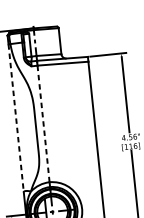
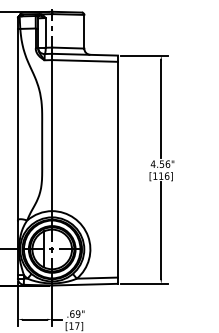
line: (15, 118) -> (17, 124), dashed -> solid
line: (43, 123) -> (52, 135), dashed -> solid

